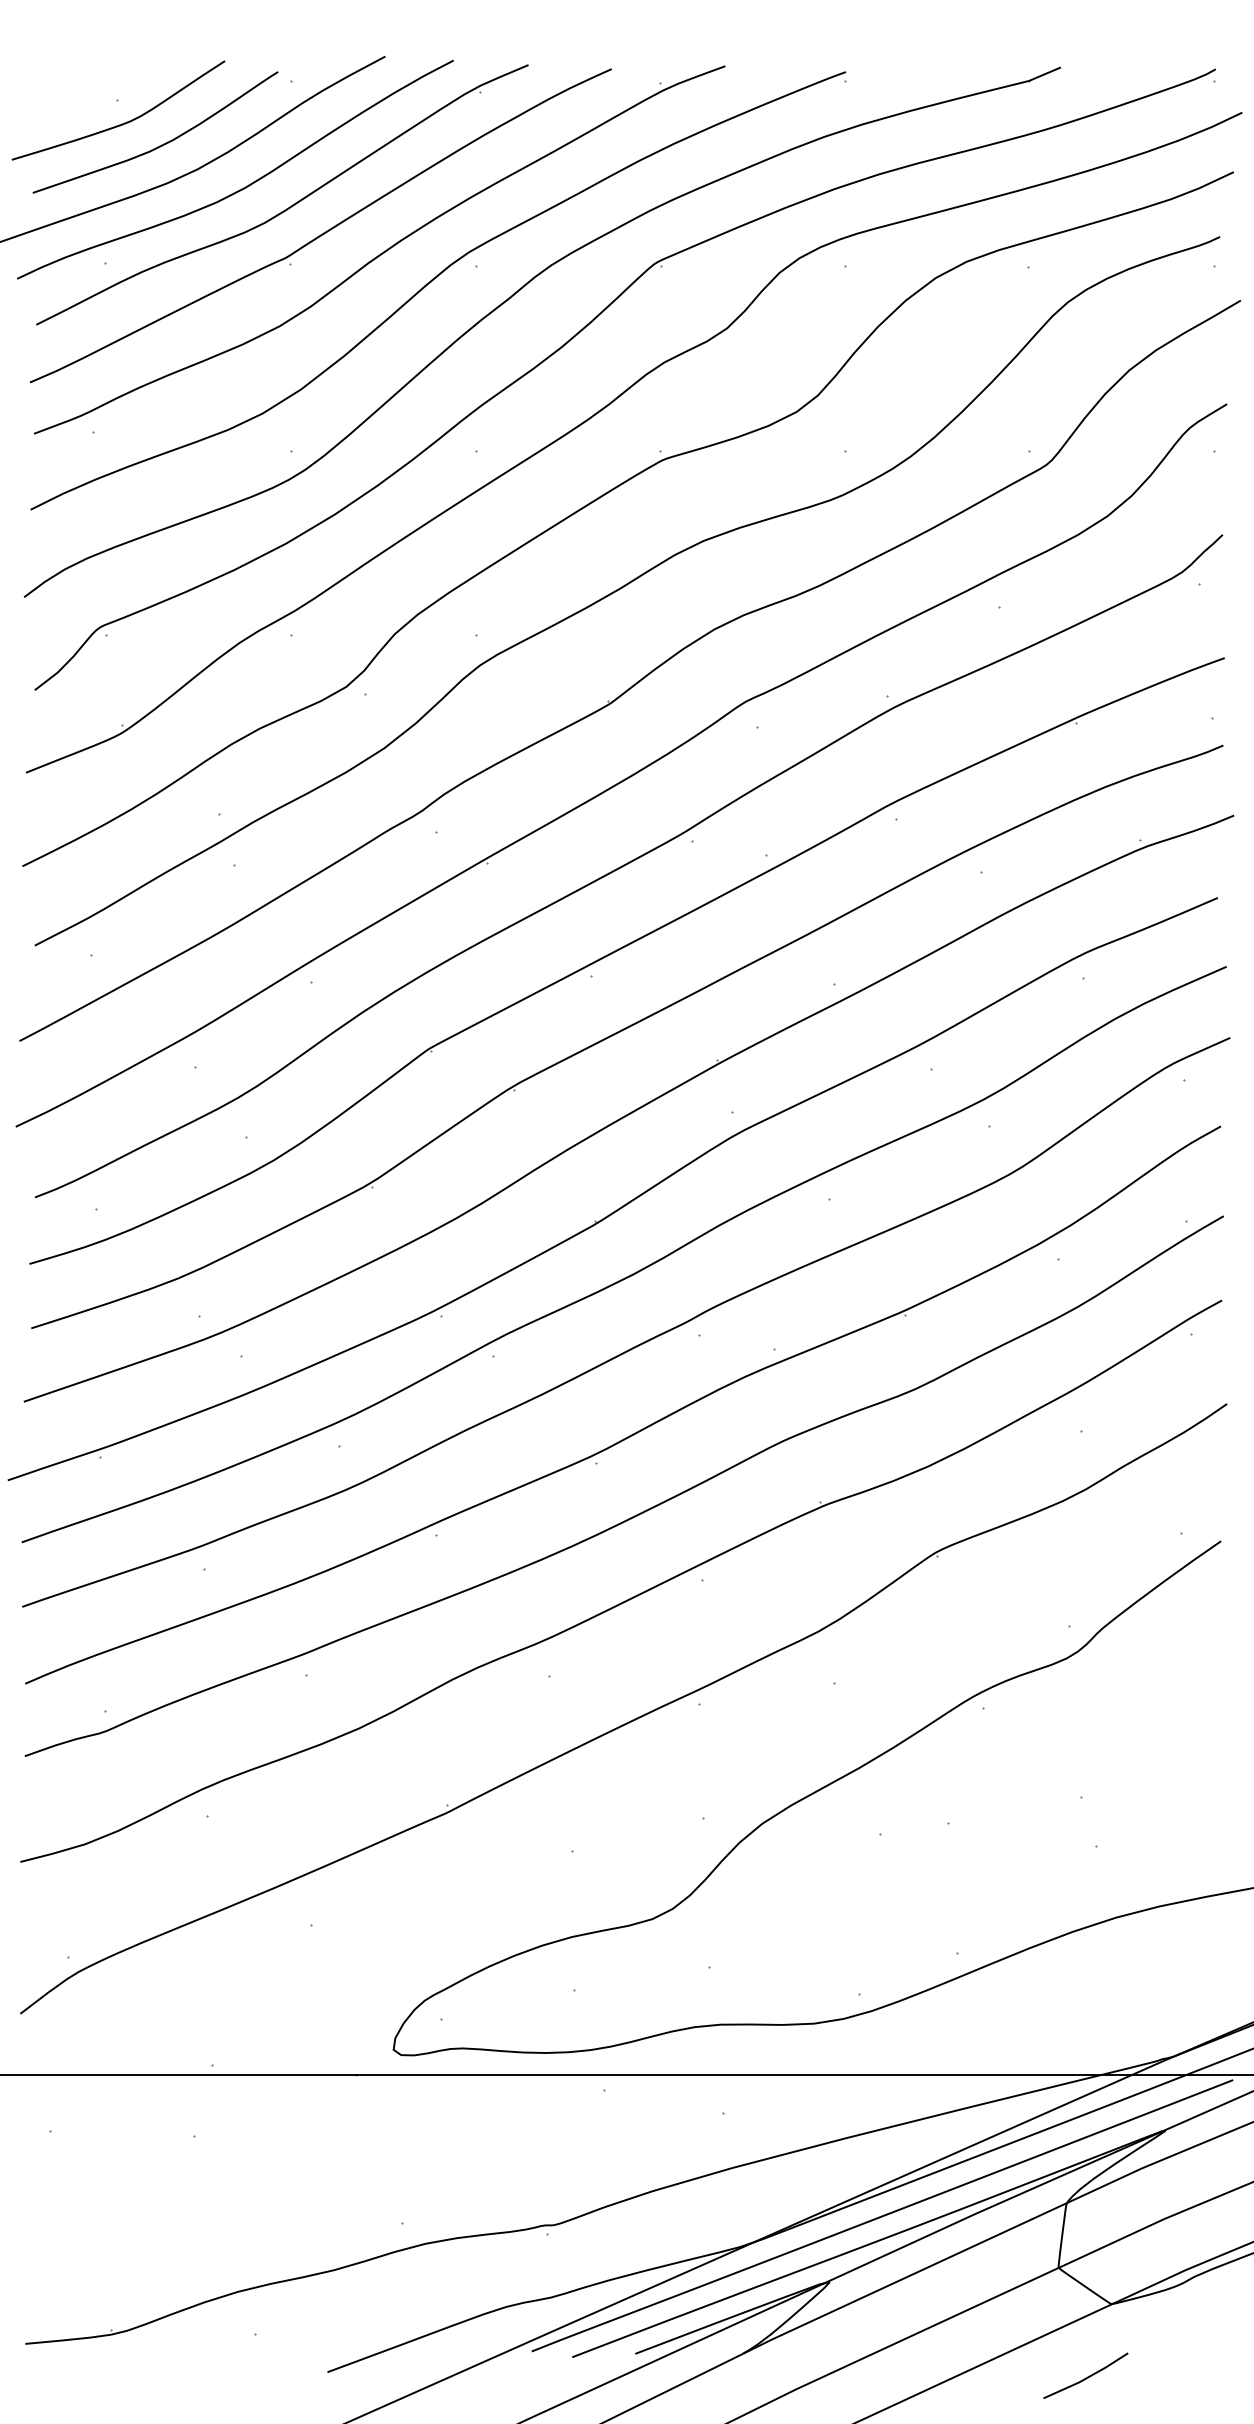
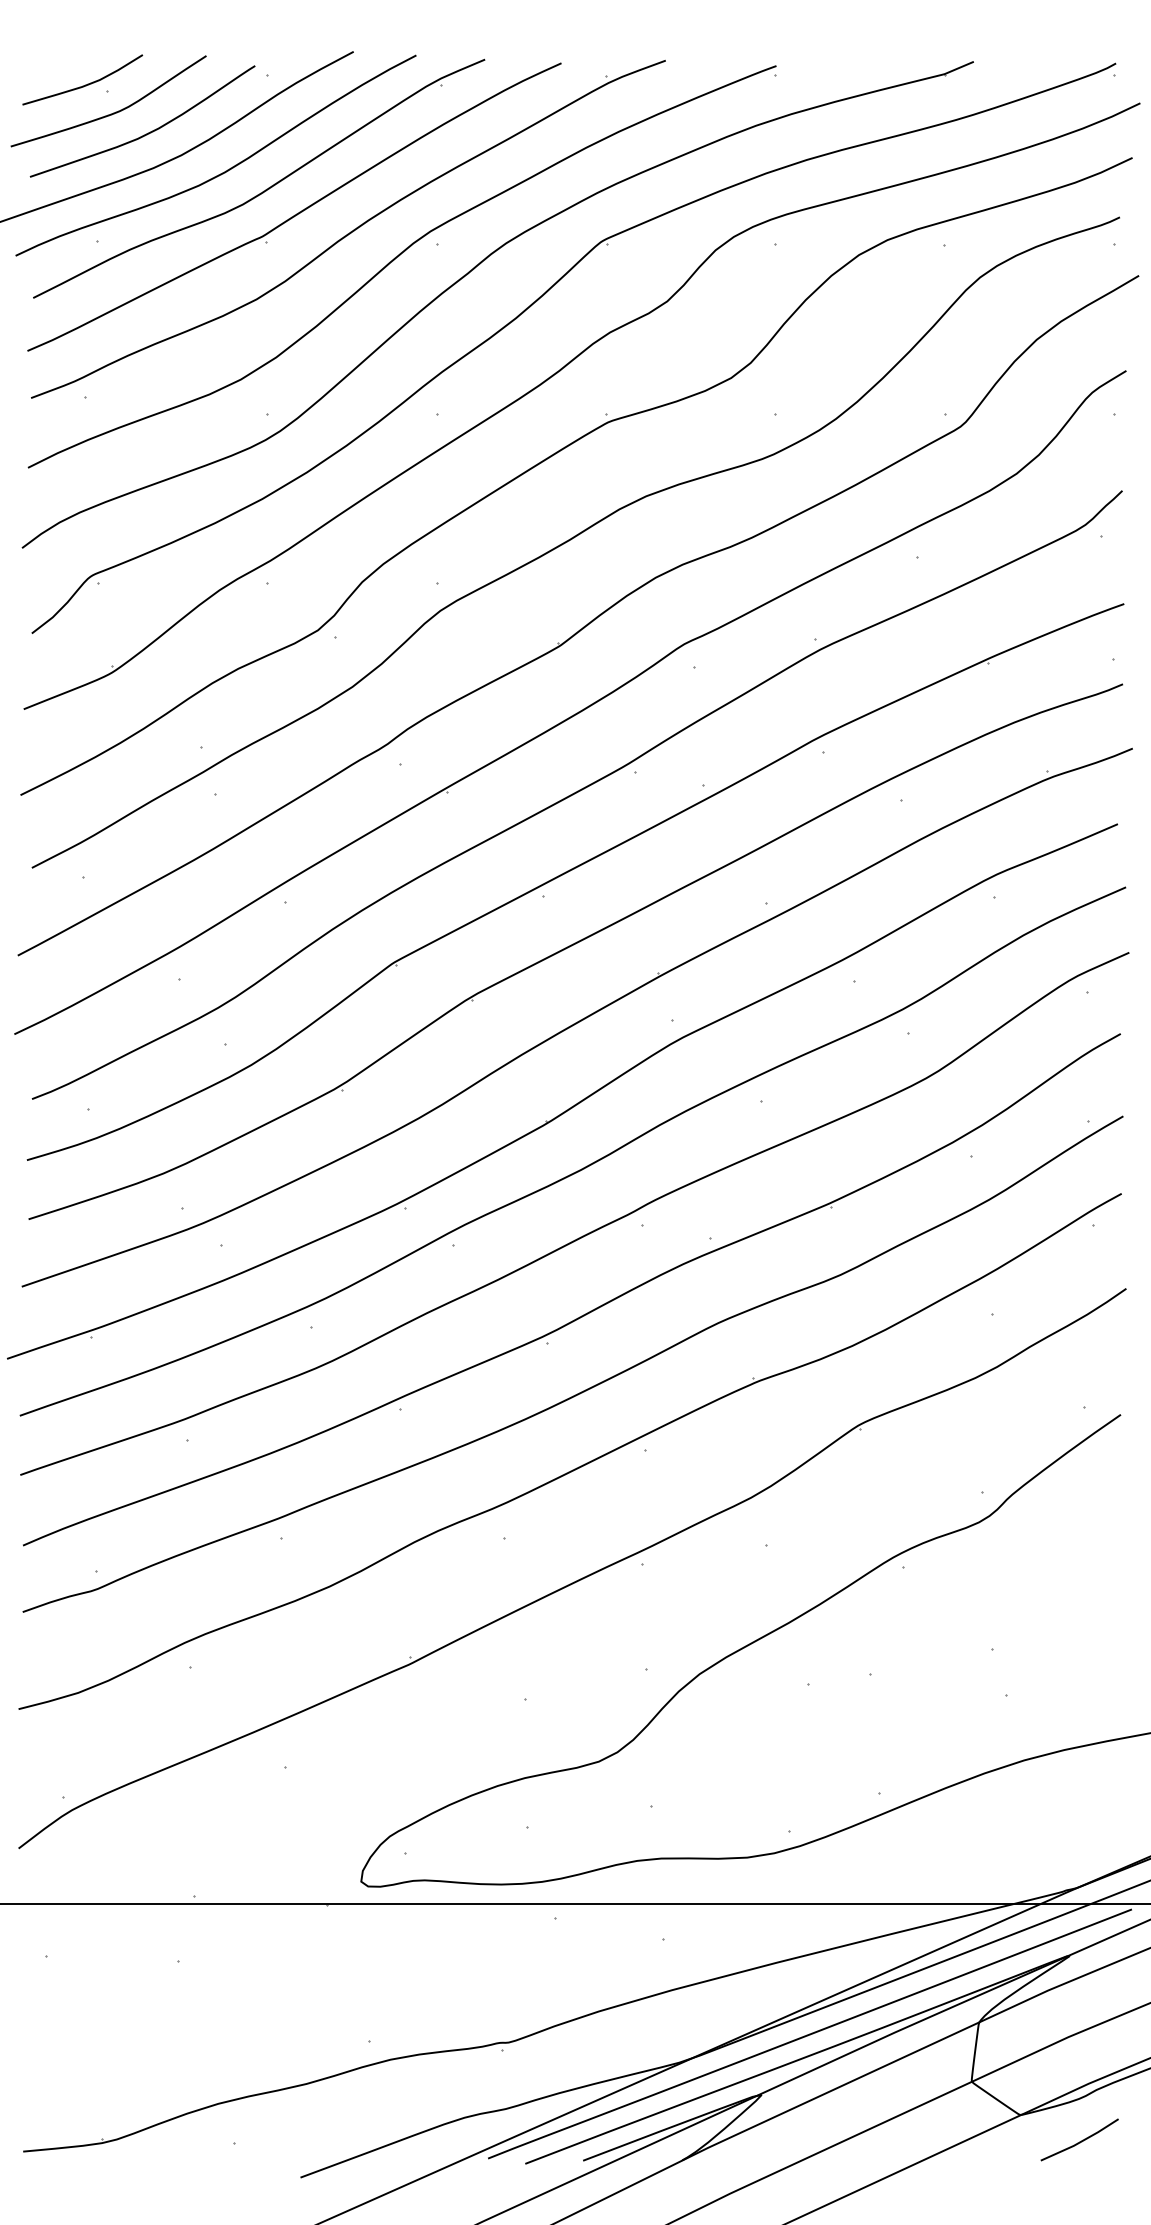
curve: (93, 92) -> (85, 84), added
line: (1085, 2377) -> (1079, 2141), moved

